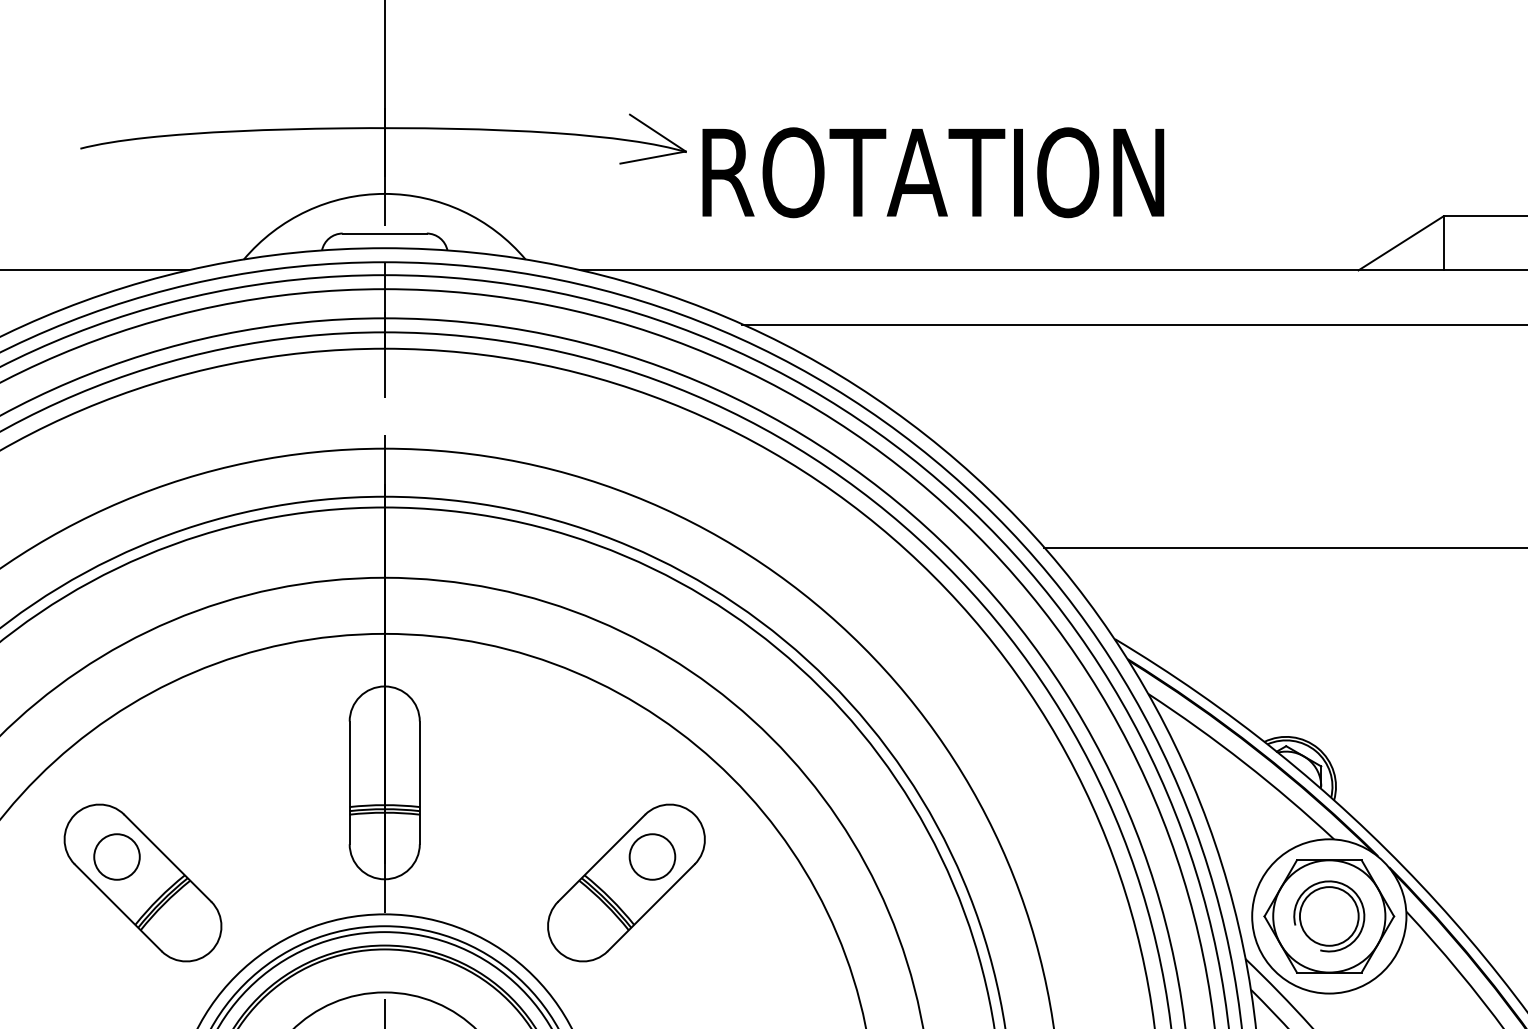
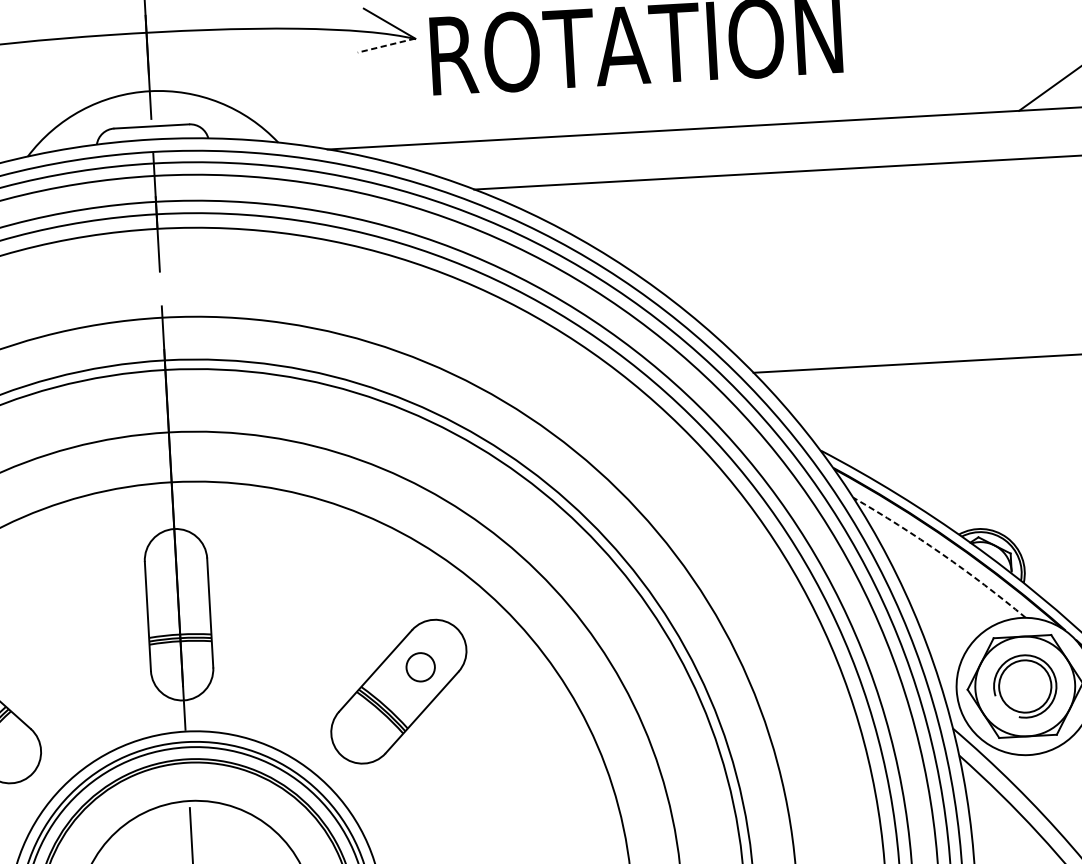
line: (652, 157) -> (385, 45), solid -> dashed
arc: (1244, 762) -> (942, 553), solid -> dashed
circle: (652, 856) -> (420, 666), size x0.7

